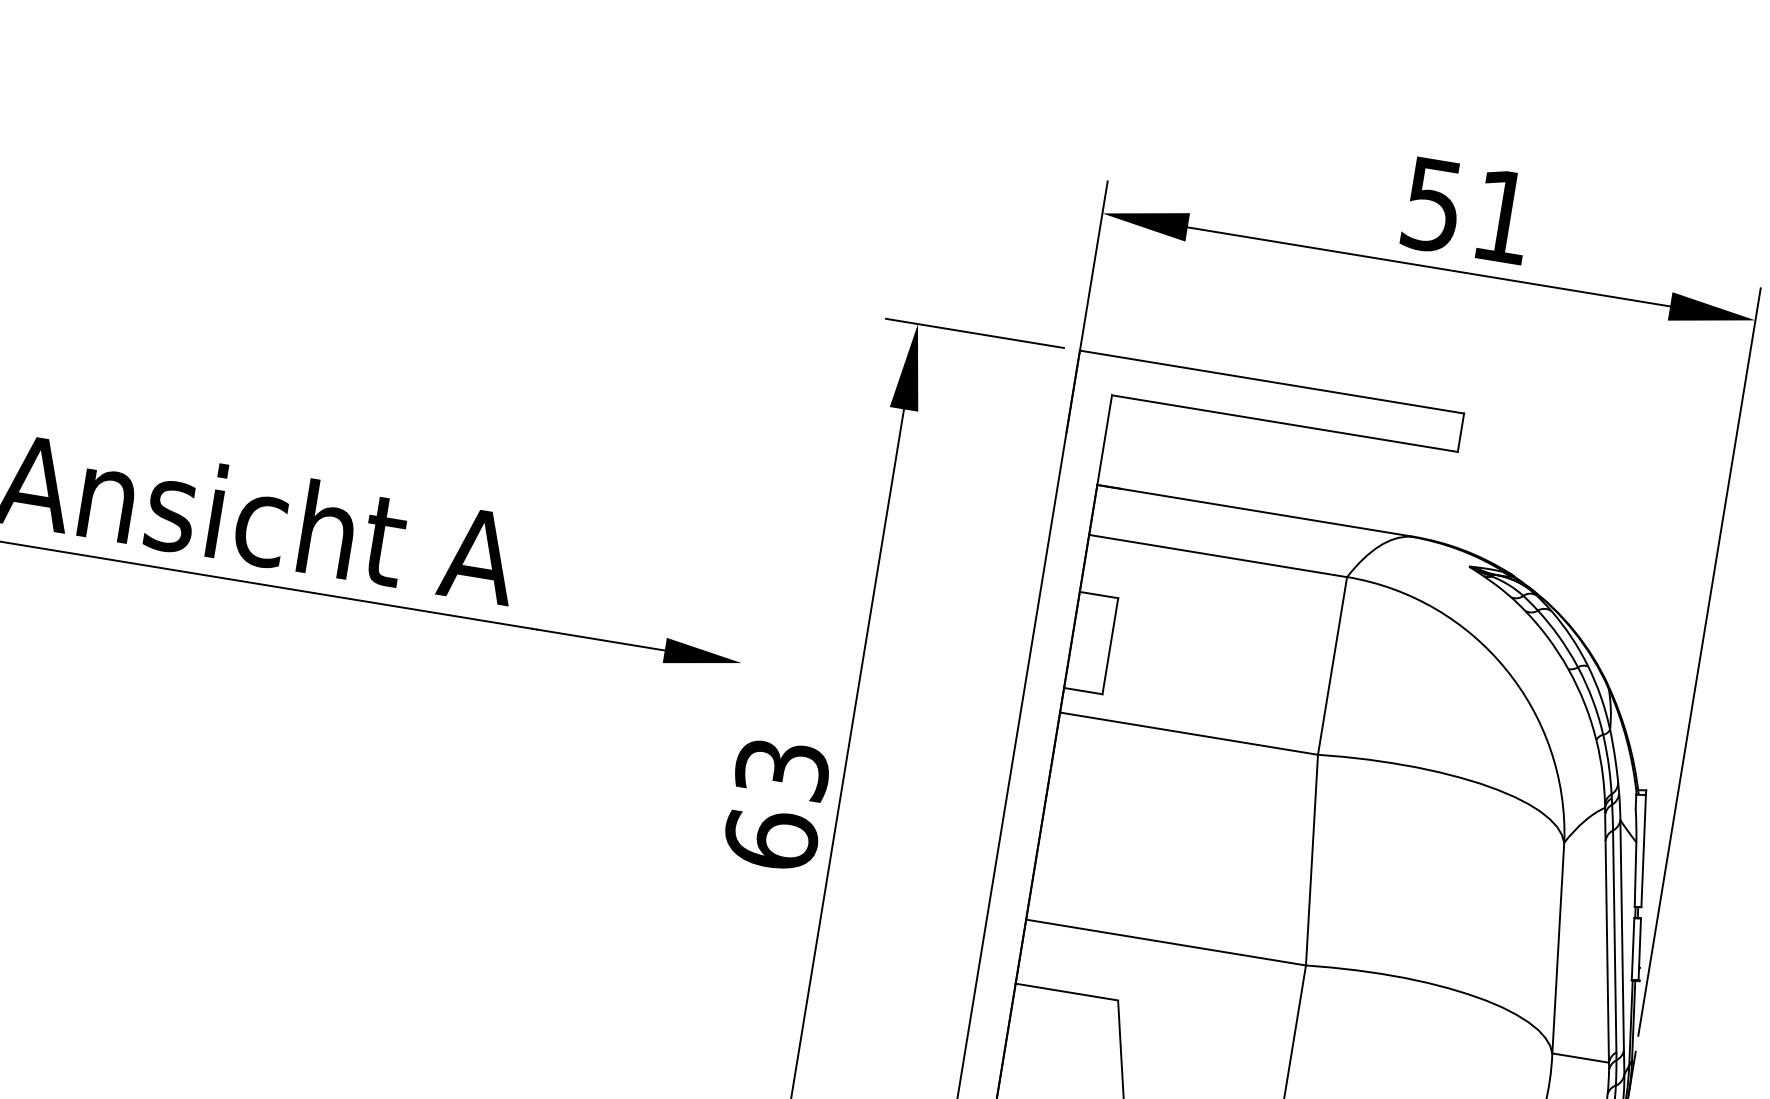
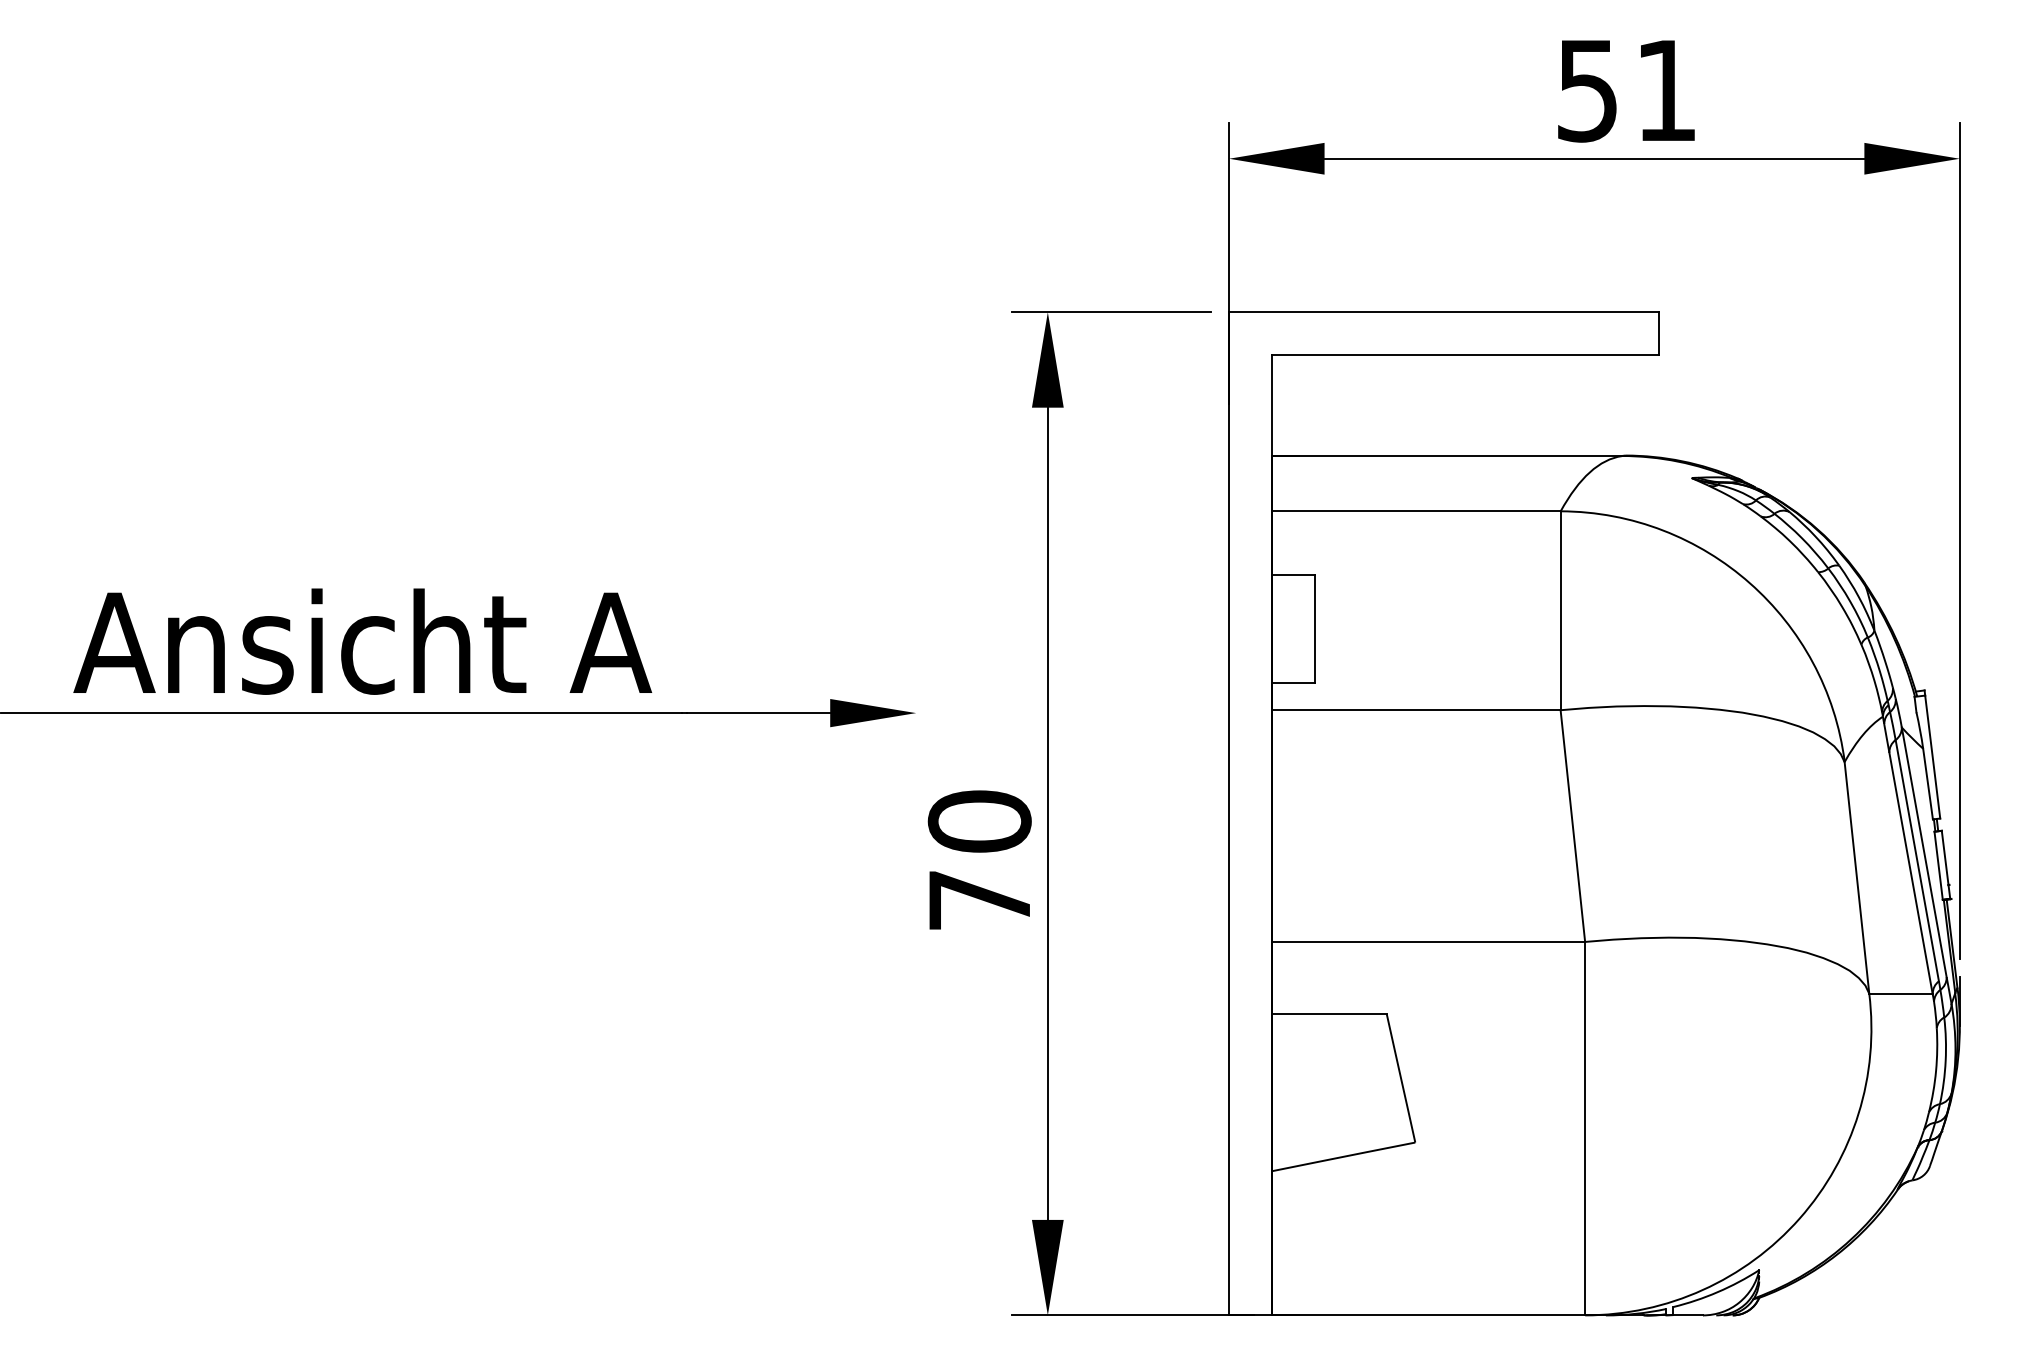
text: (776, 804) -> (979, 860), 63 -> 70

